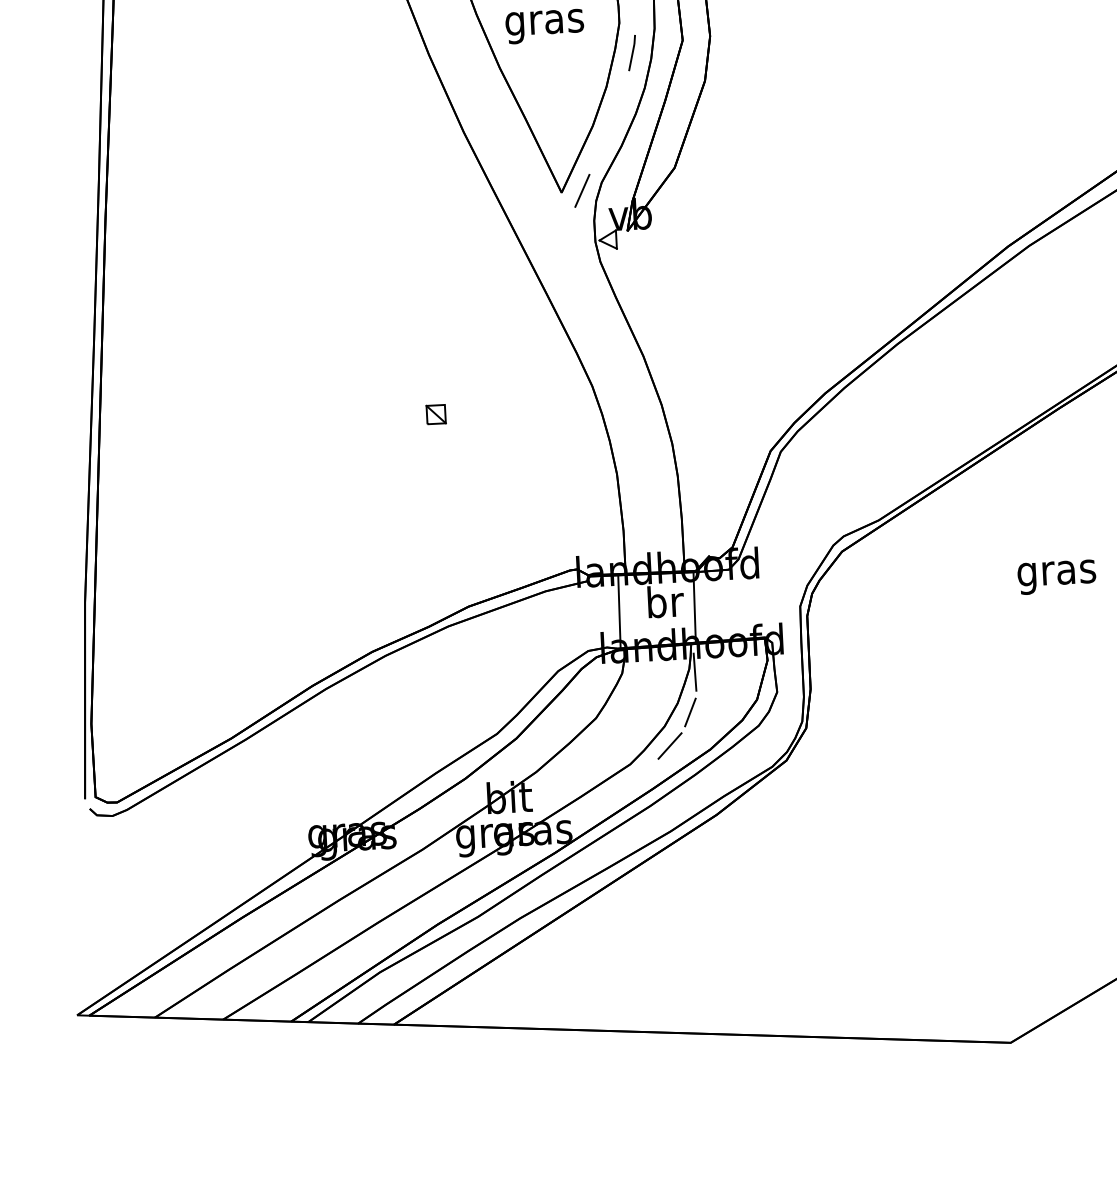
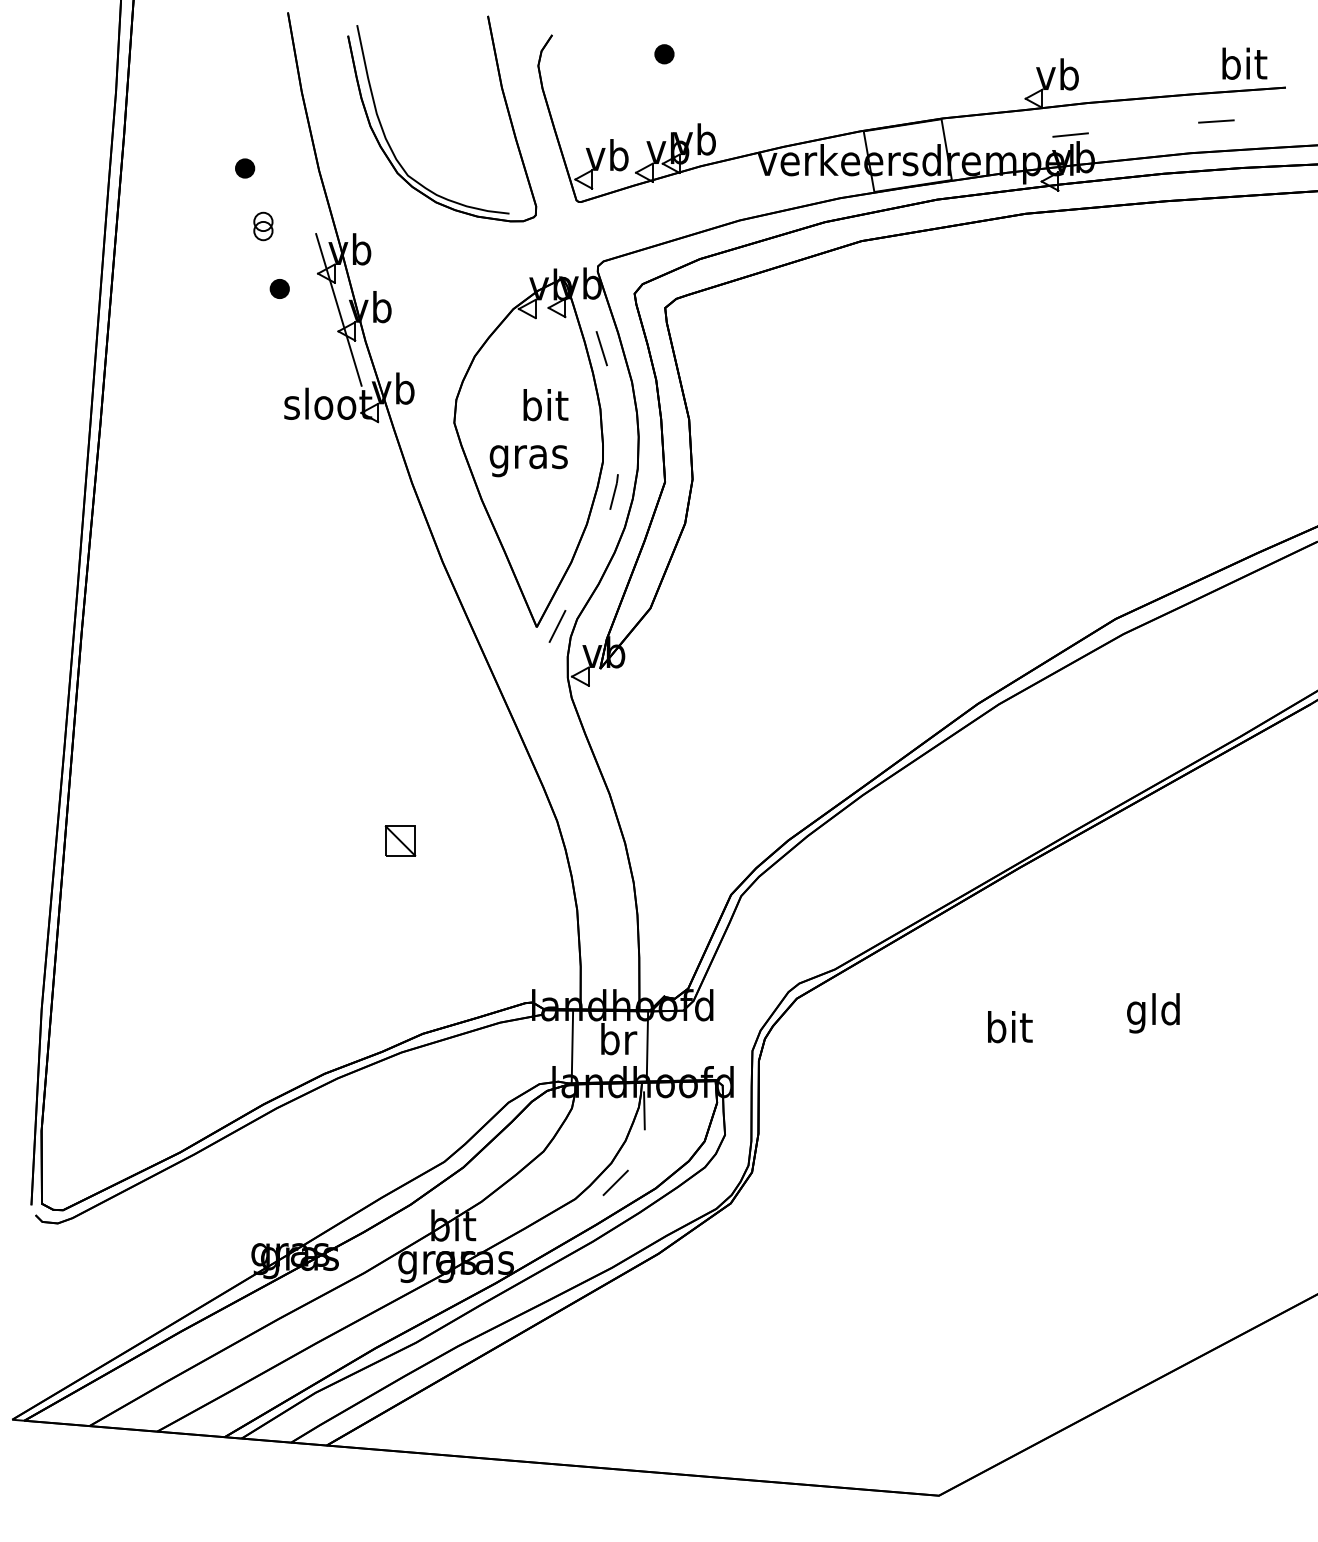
part: (436, 414) -> (400, 841), size x1.6
text: (1057, 573) -> (1009, 1031), gras -> bit
line: (690, 712) -> (637, 1150), removed

